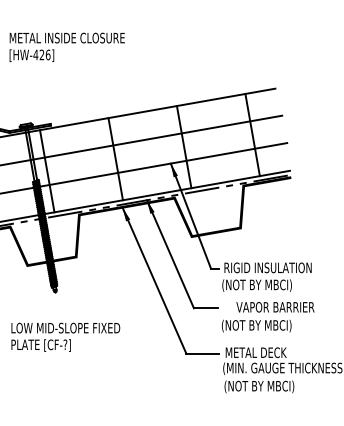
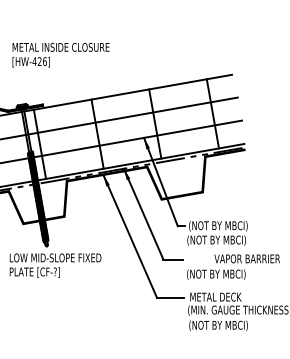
text: (66, 46) -> (60, 54), moved
text: (267, 268) -> (225, 226), RIGID INSULATION -> (NOT BY MBCI)
text: (275, 307) -> (247, 259), moved
text: (65, 336) -> (55, 264), moved

